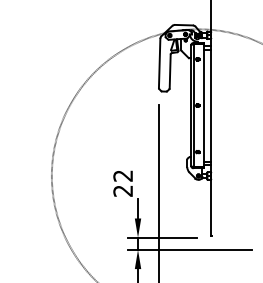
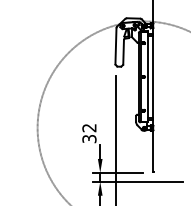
text: (123, 191) -> (89, 139), 22 -> 32

